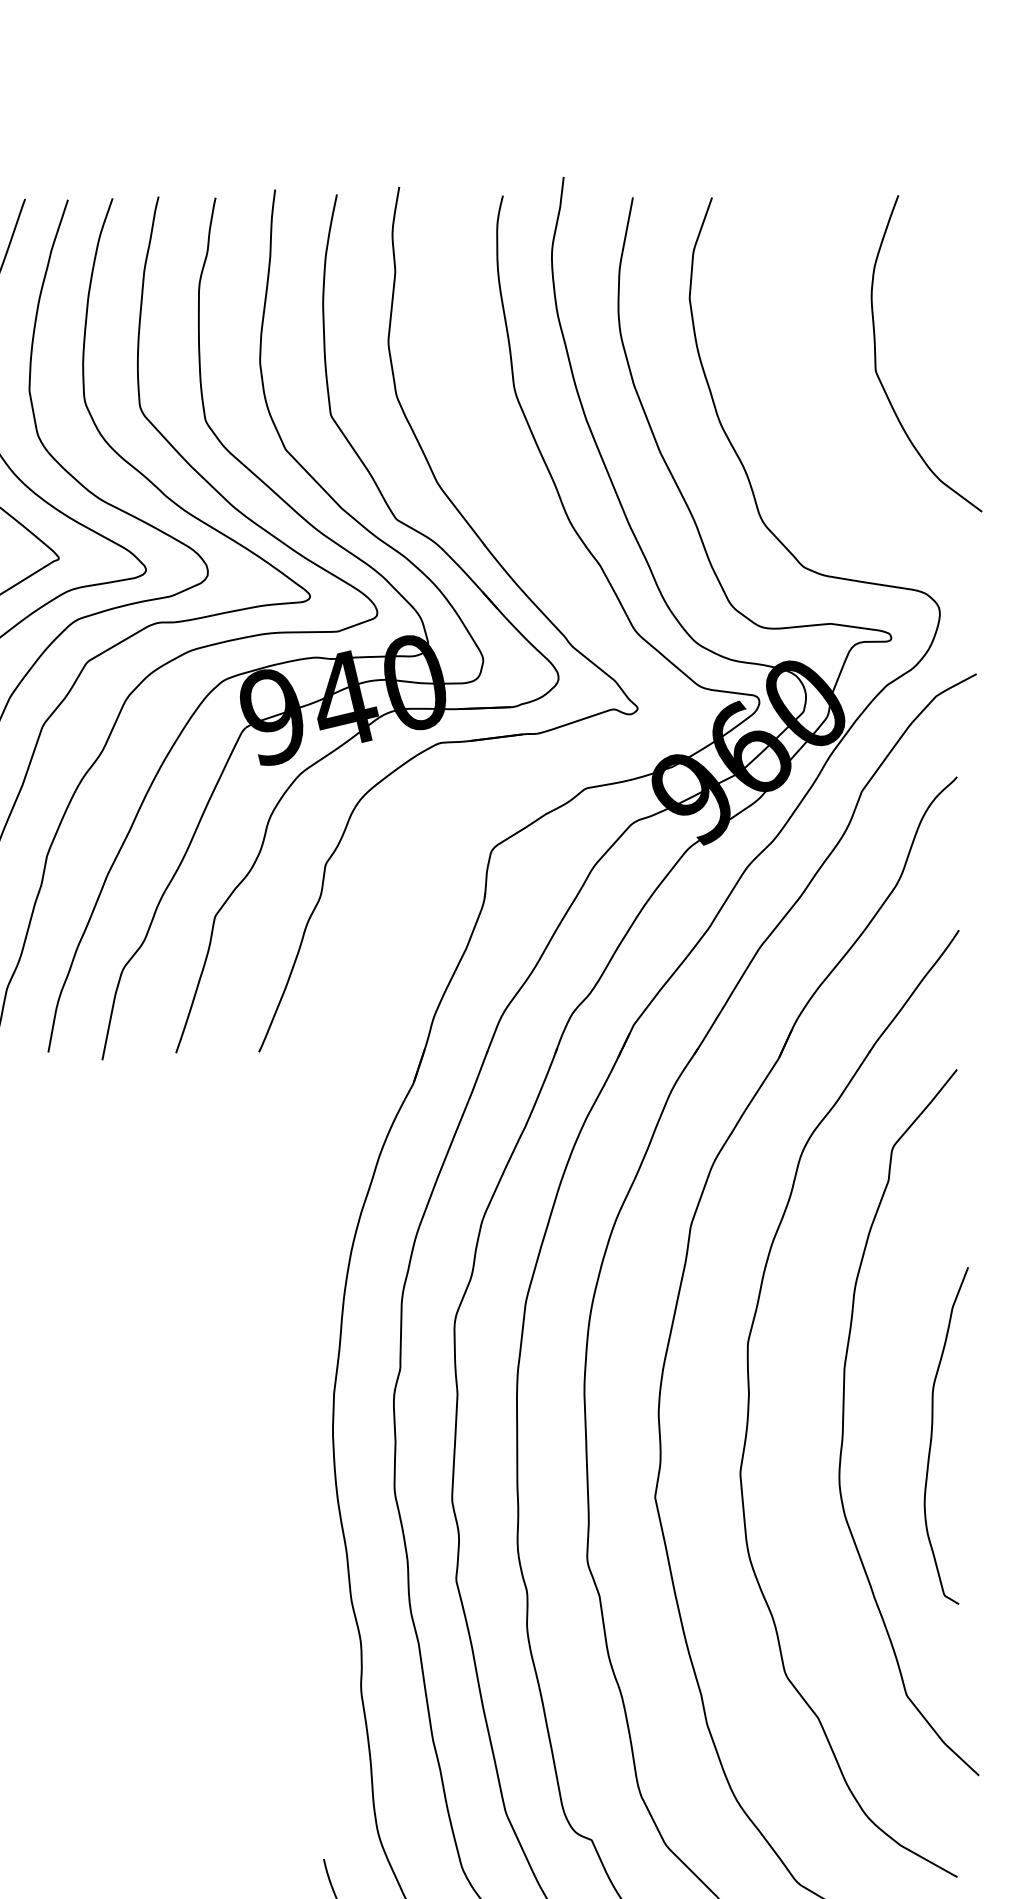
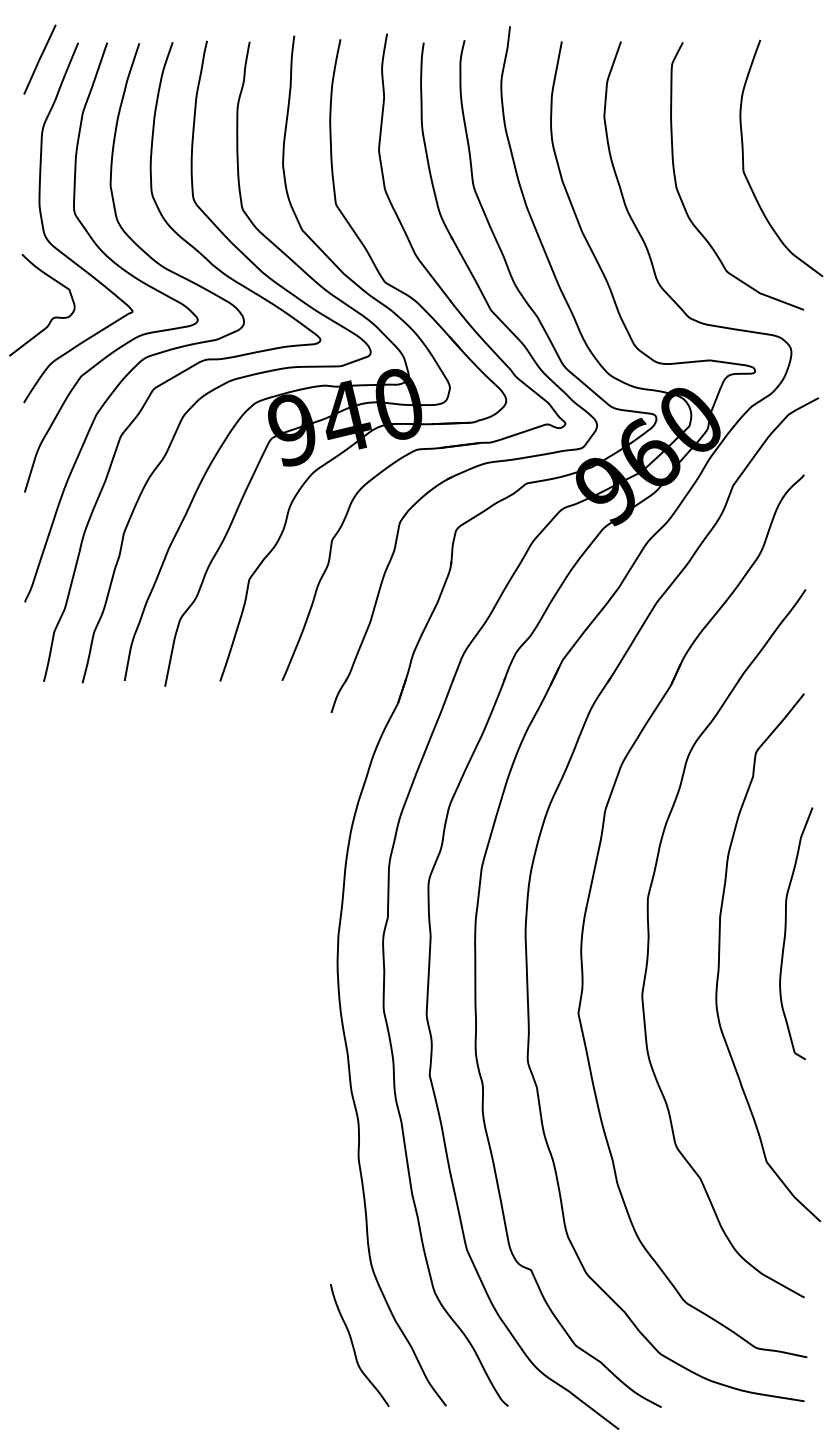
curve: (794, 408) -> (682, 199), added
part: (562, 585) -> (509, 331), added
curve: (933, 1434) -> (786, 932), moved

